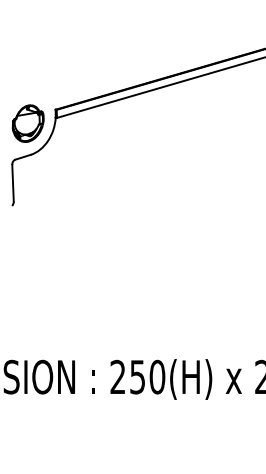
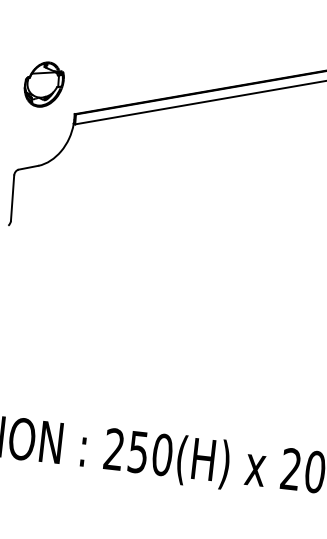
part: (27, 123) -> (43, 84), moved

